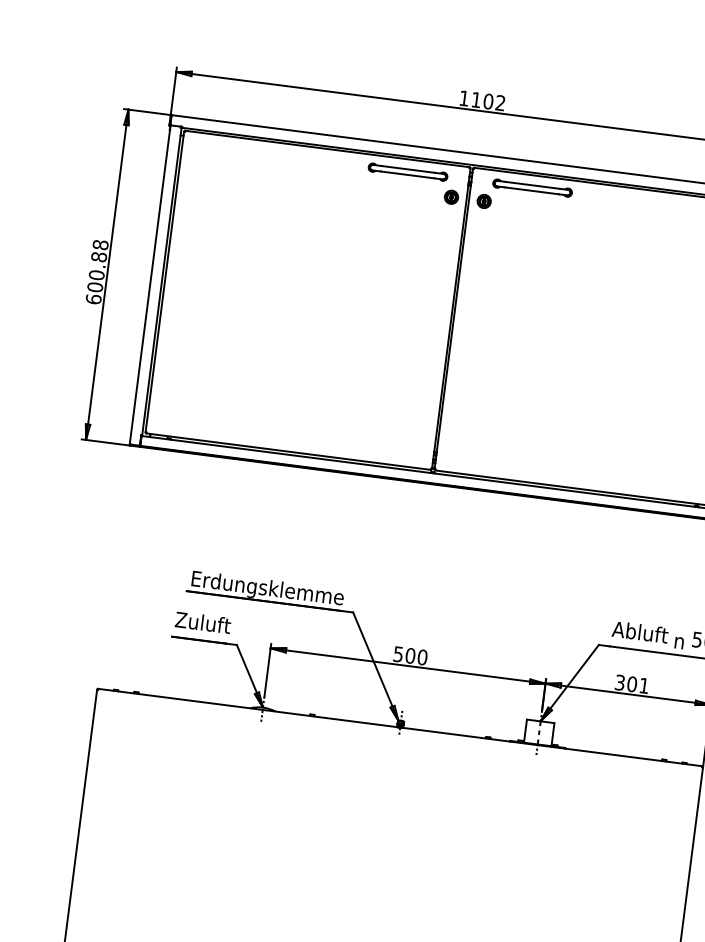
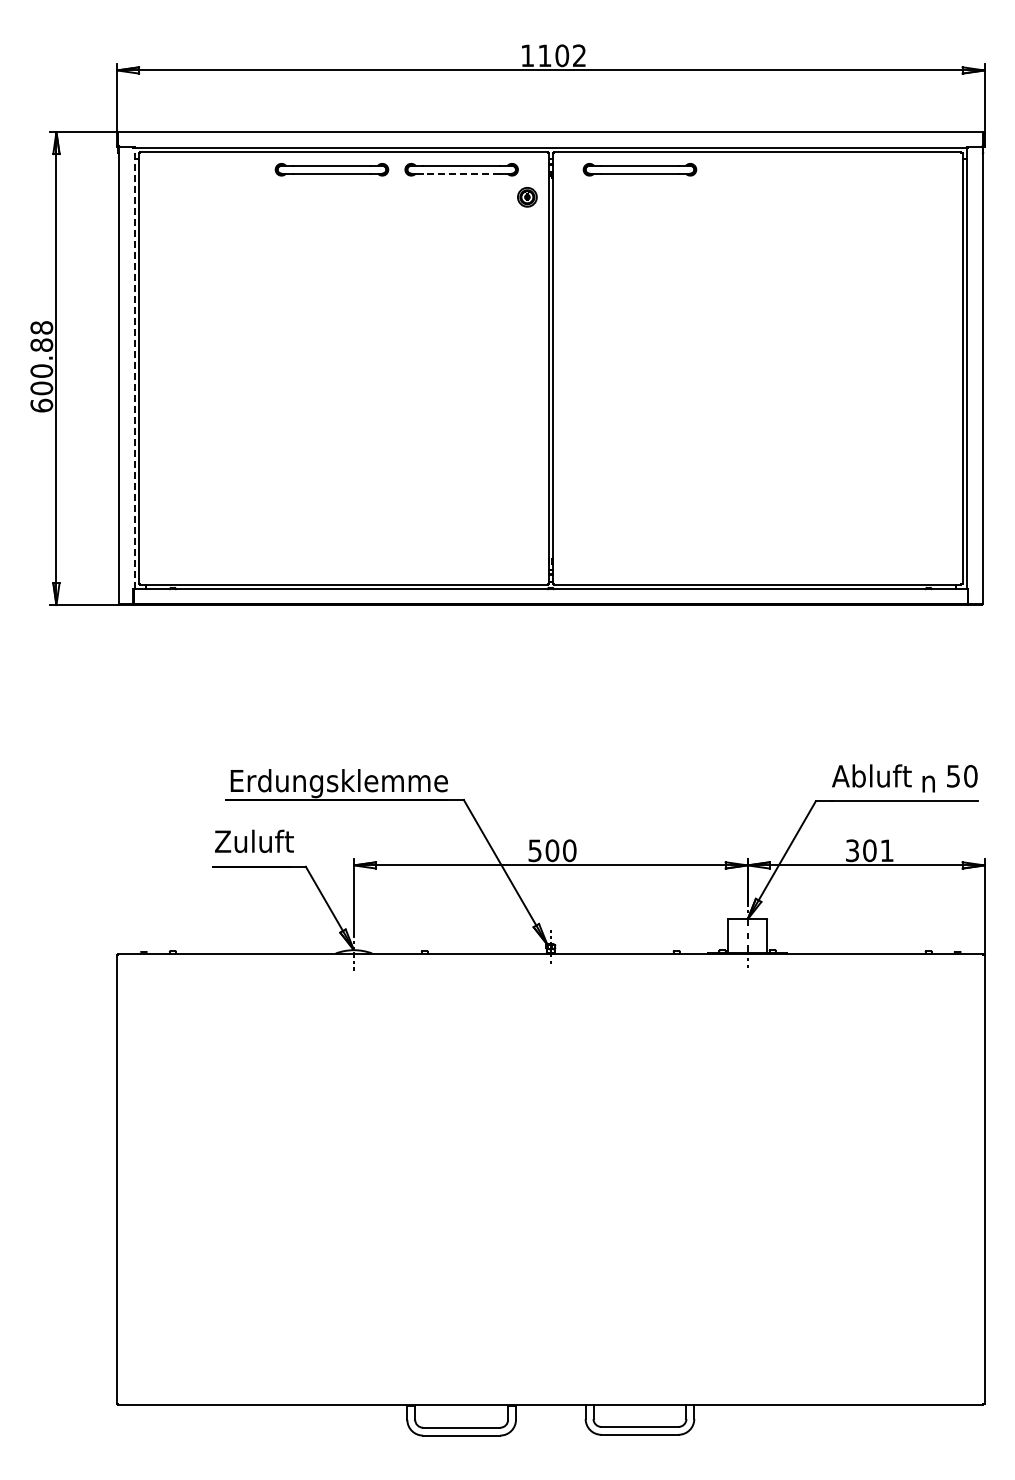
part: (317, 160) -> (331, 169), added
line: (407, 174) -> (461, 173), solid -> dashed
part: (483, 201) -> (573, 197), removed
line: (161, 281) -> (134, 367), solid -> dashed

